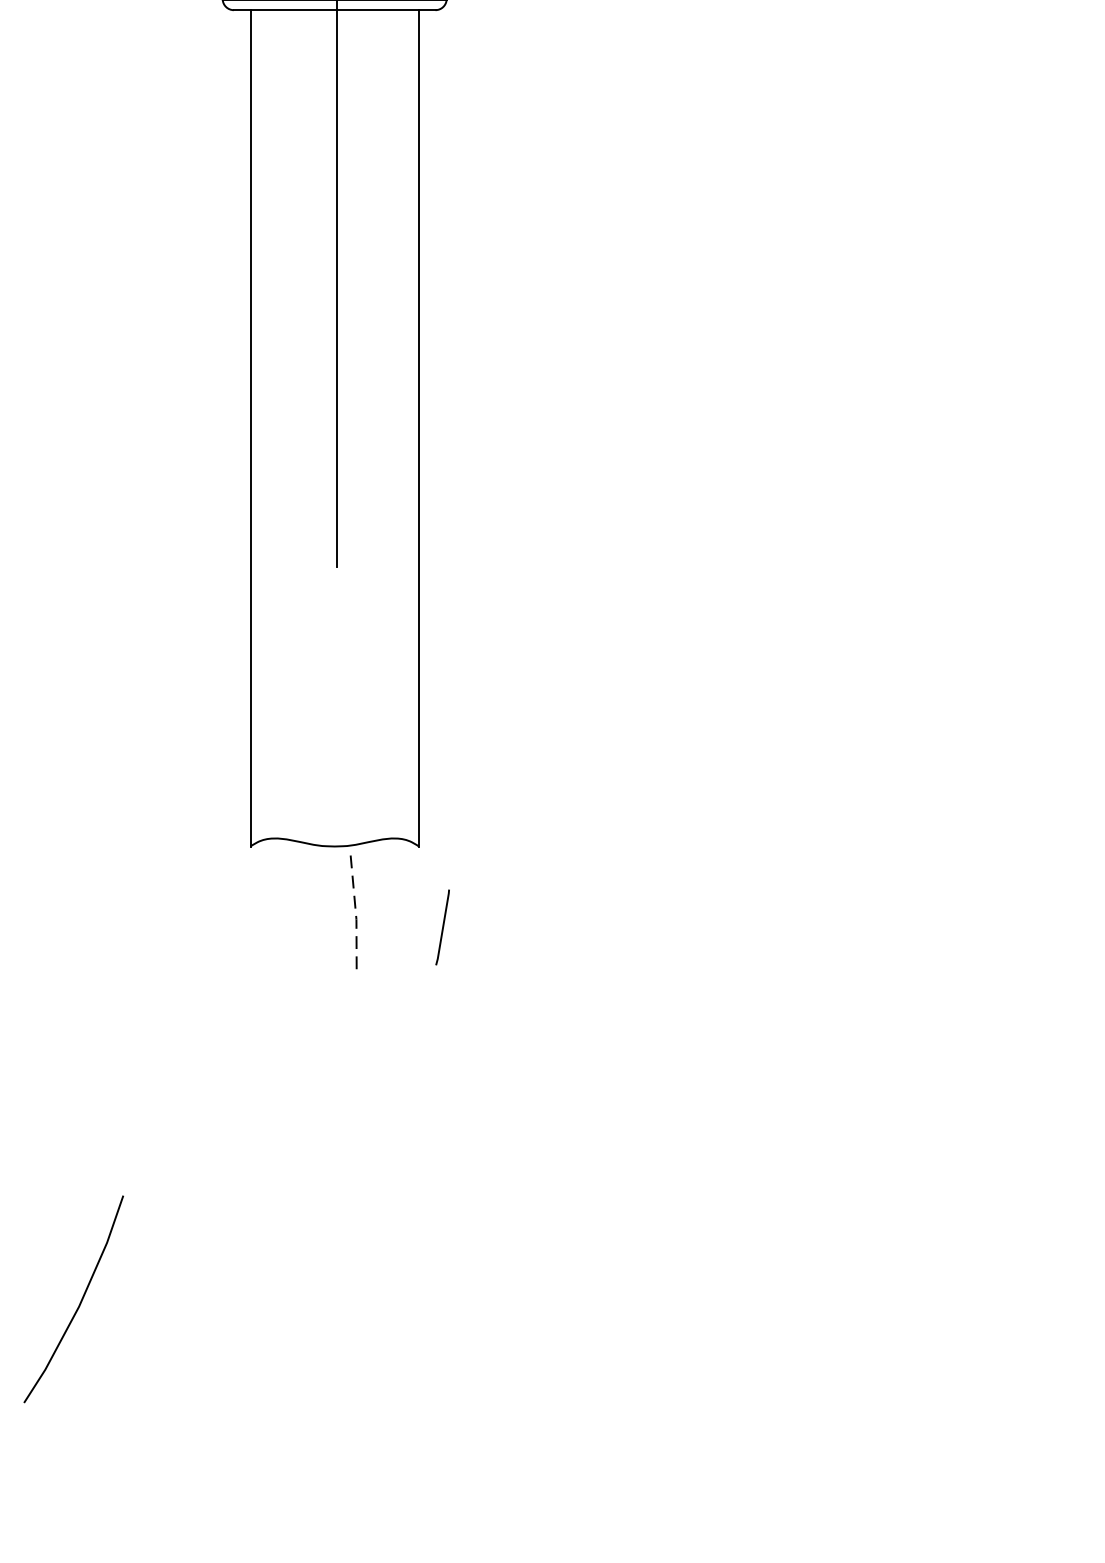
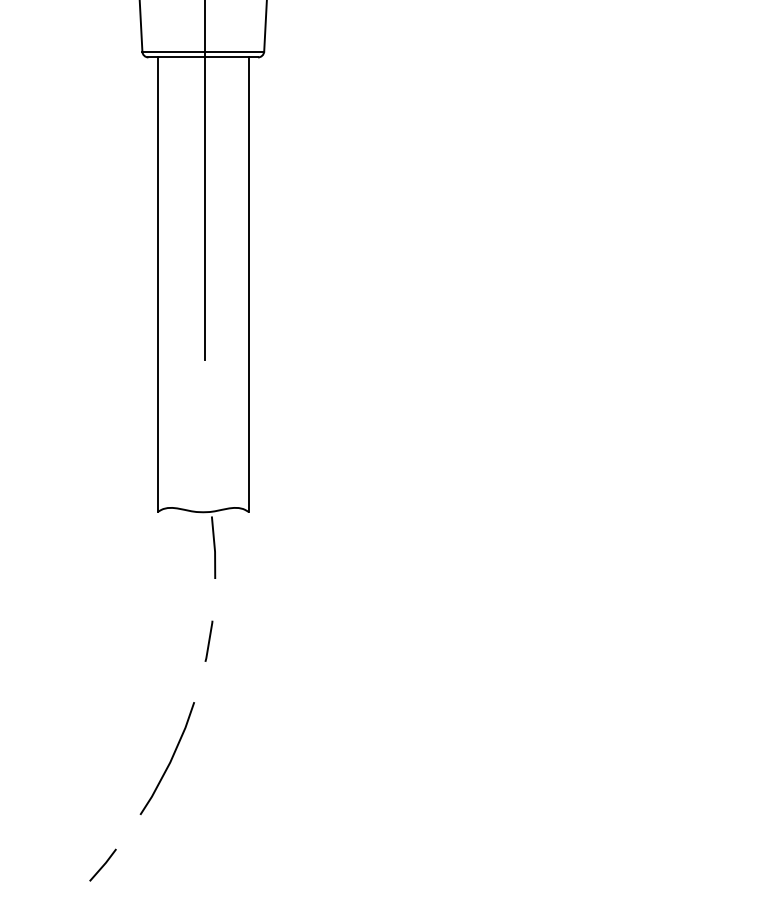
line: (355, 911) -> (214, 547), dashed -> solid
line: (441, 926) -> (208, 640), moved
line: (79, 1301) -> (170, 759), moved
line: (151, 1494) -> (103, 864), added

